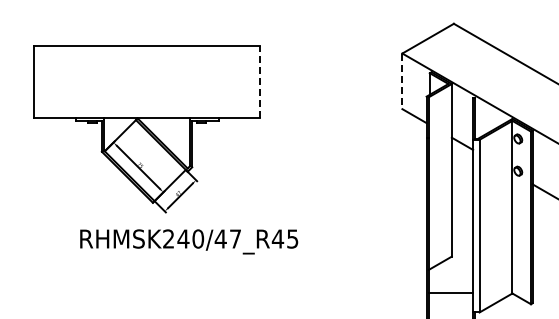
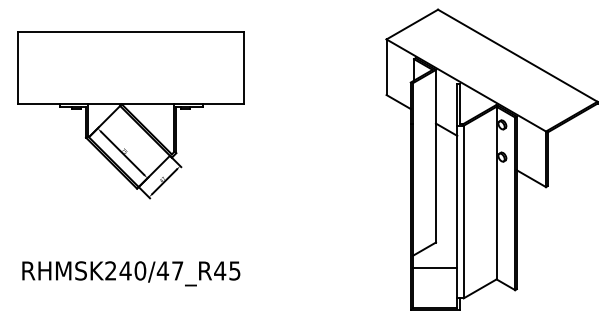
line: (259, 81) -> (243, 67), dashed -> solid
line: (402, 81) -> (386, 67), dashed -> solid
text: (189, 241) -> (131, 273), moved
line: (451, 292) -> (435, 267), moved

